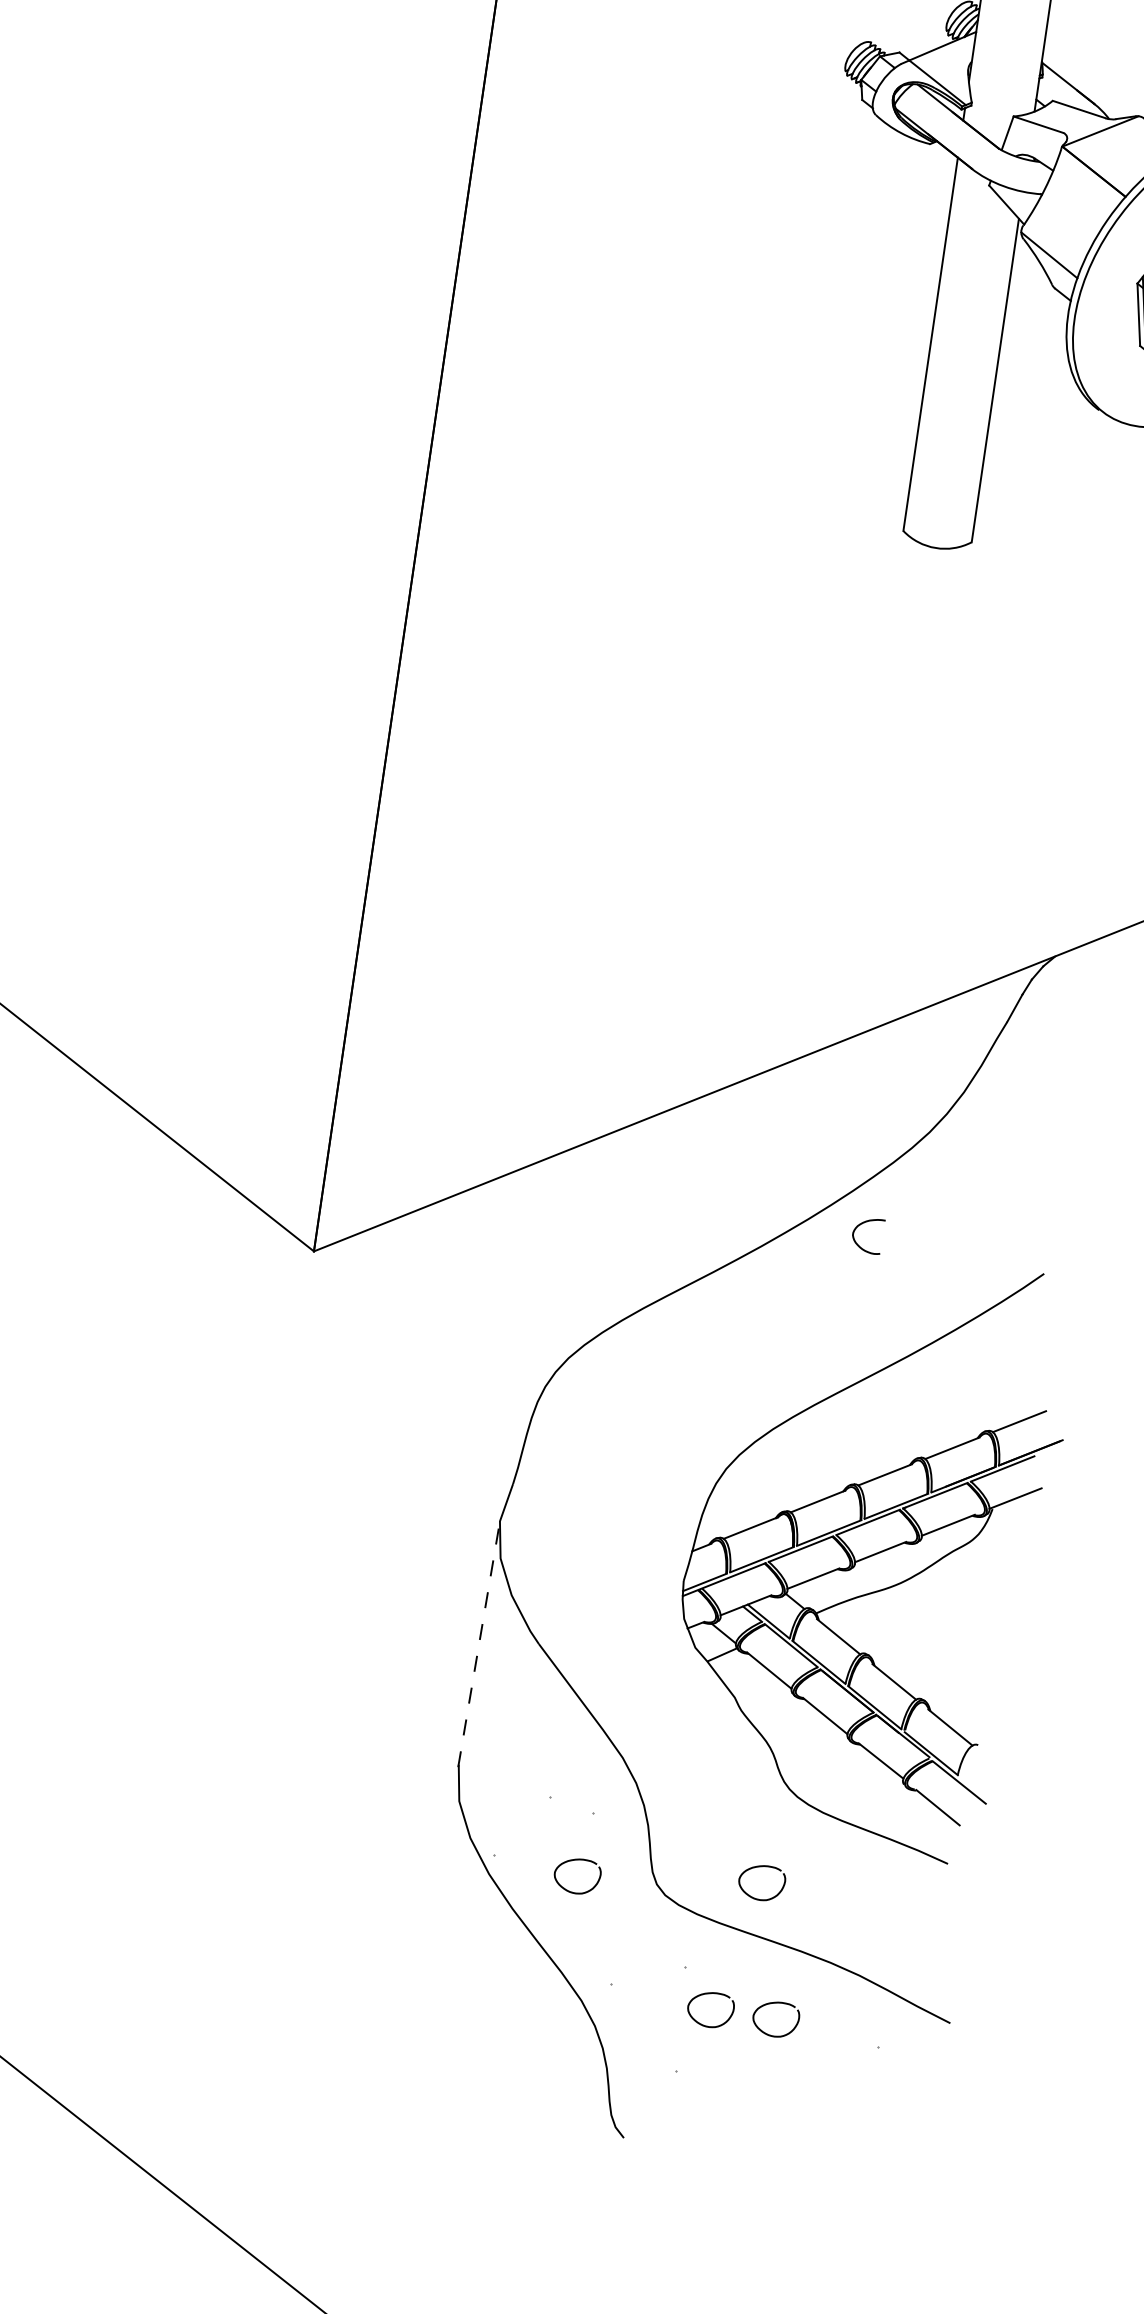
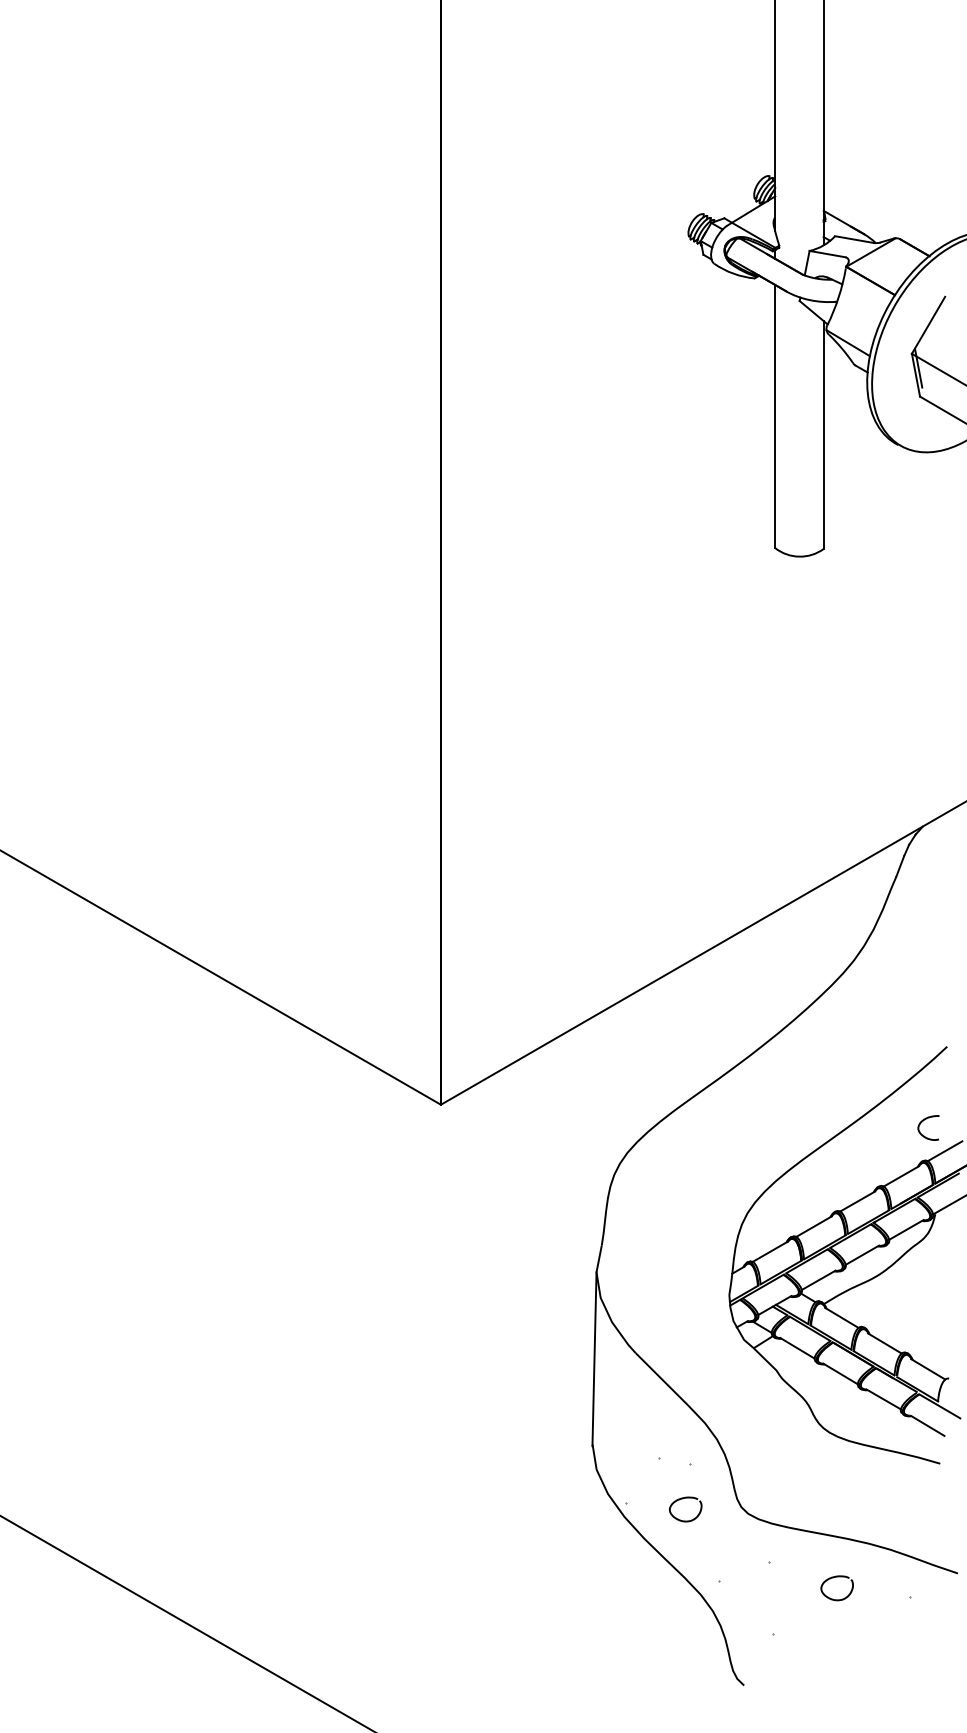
curve: (861, 1225) -> (923, 1121), moved
line: (479, 1644) -> (594, 1359), dashed -> solid
curve: (759, 1867) -> (810, 1485), removed
curve: (707, 1995) -> (787, 1578), removed

